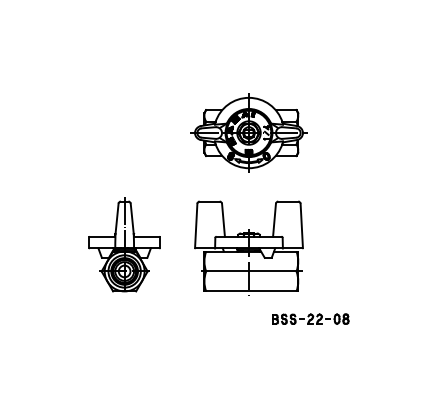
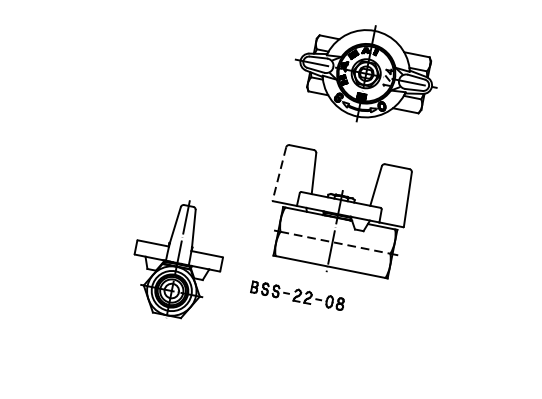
line: (196, 226) -> (279, 174), solid -> dashed
part: (124, 244) -> (178, 258), moved
line: (251, 271) -> (335, 242), solid -> dashed
part: (310, 318) -> (297, 294), moved

